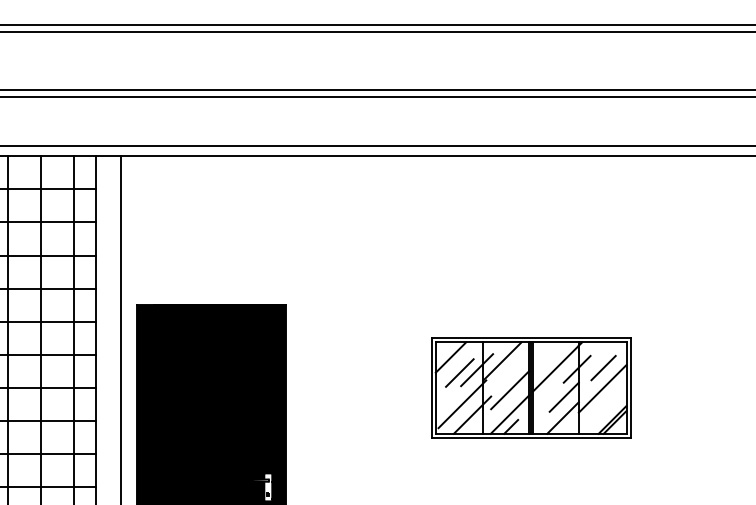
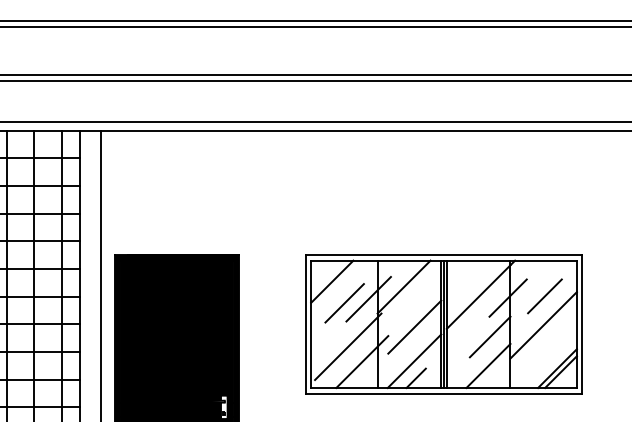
part: (530, 388) -> (443, 324), size x1.67

